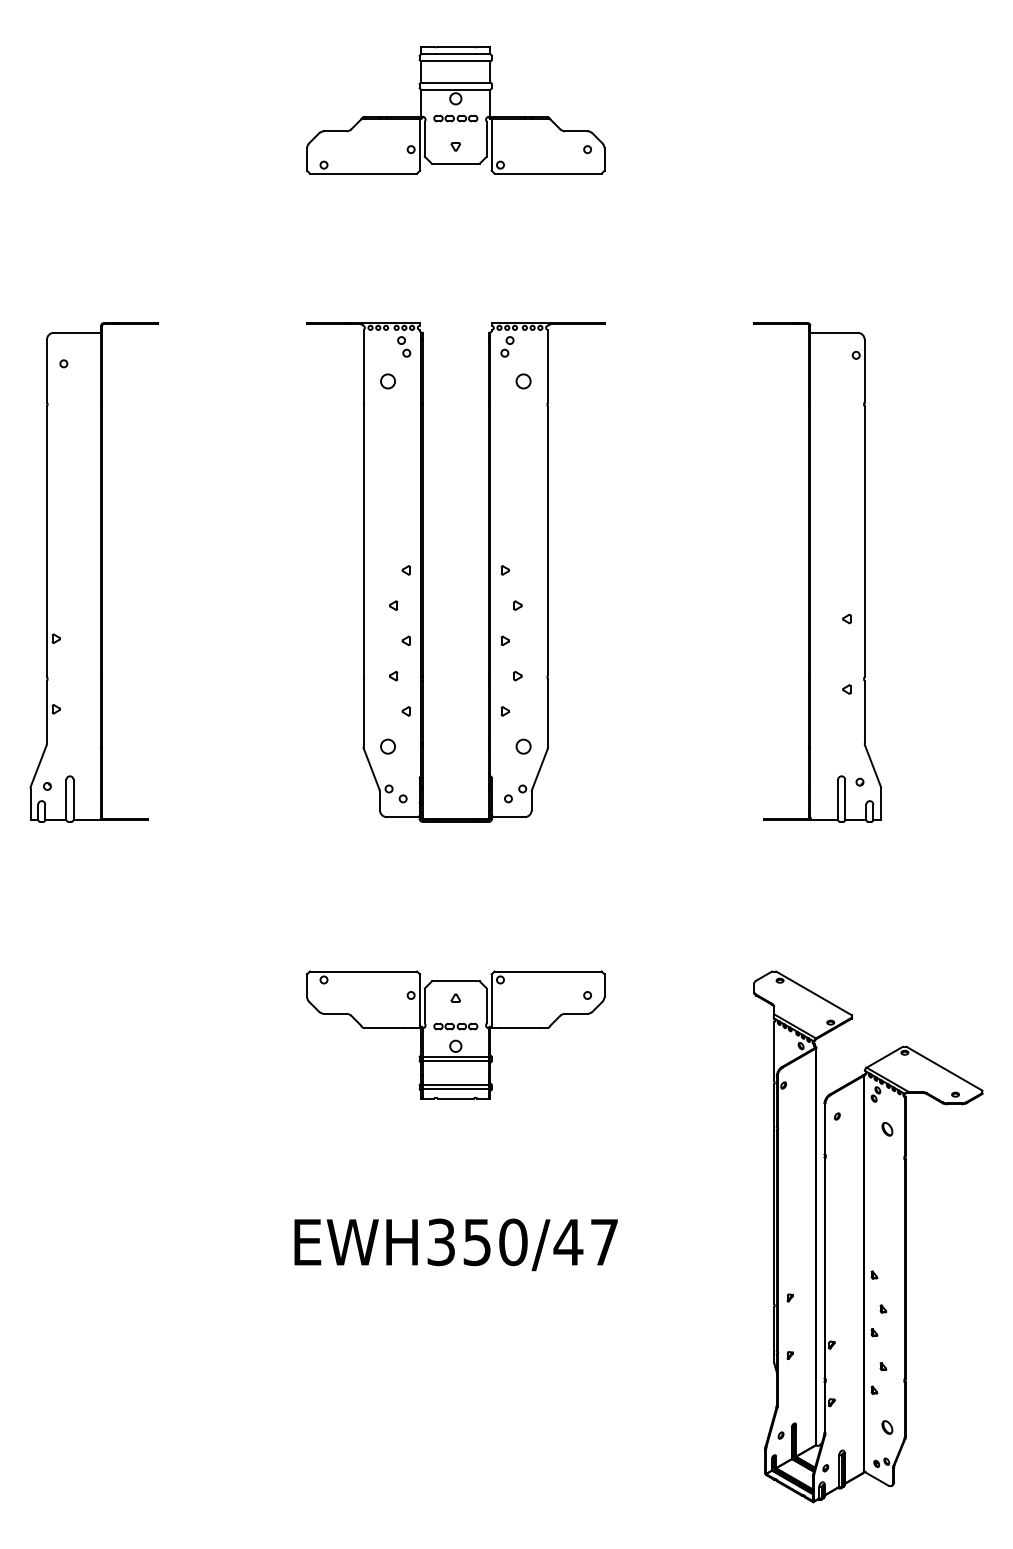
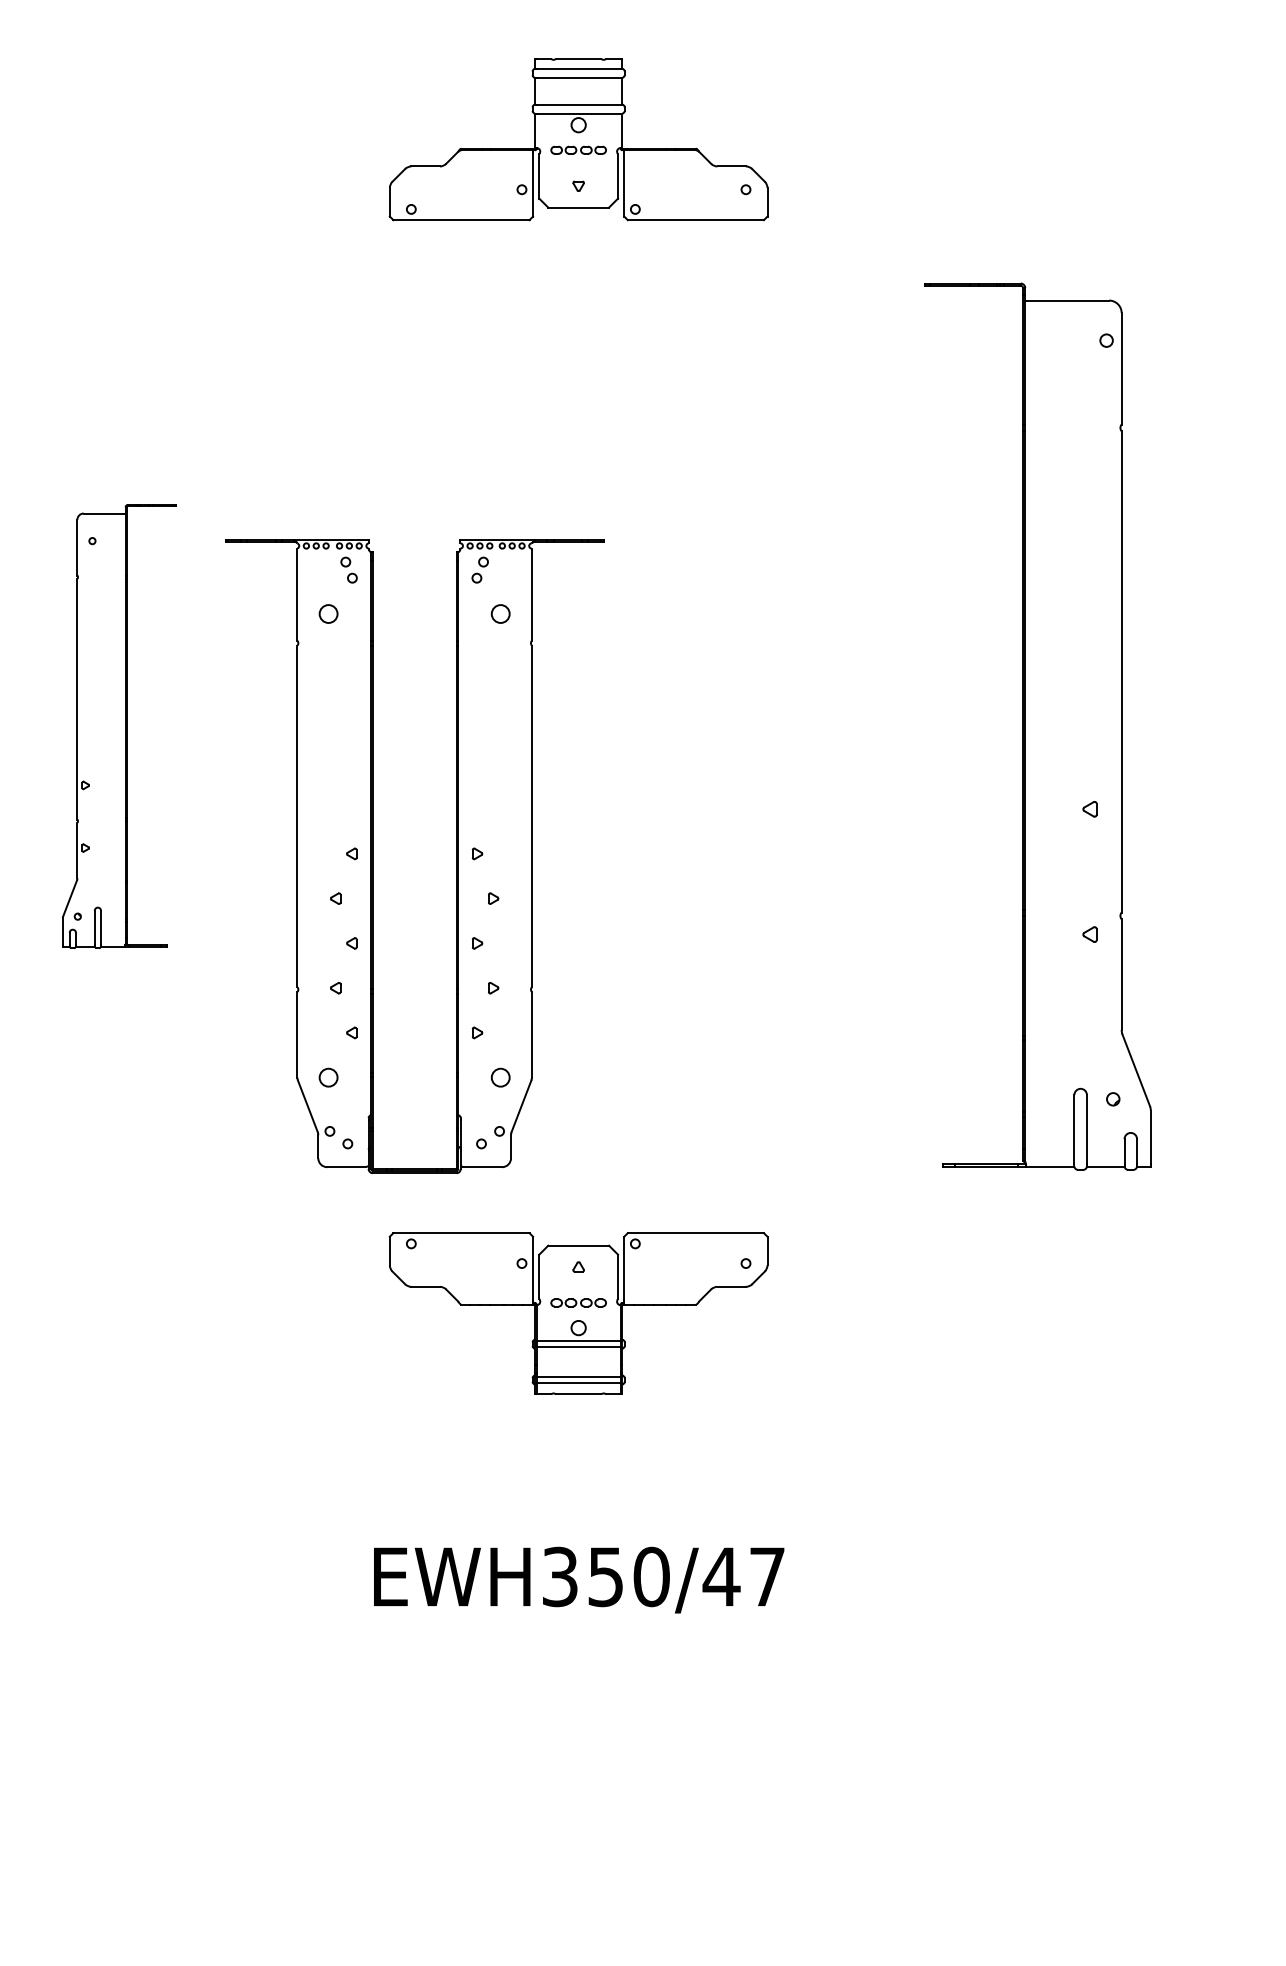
part: (93, 572) -> (118, 726), size x0.7
part: (423, 572) -> (373, 856), moved
part: (817, 572) -> (1037, 726), size x1.4
part: (868, 1236) -> (1102, 1569), removed

